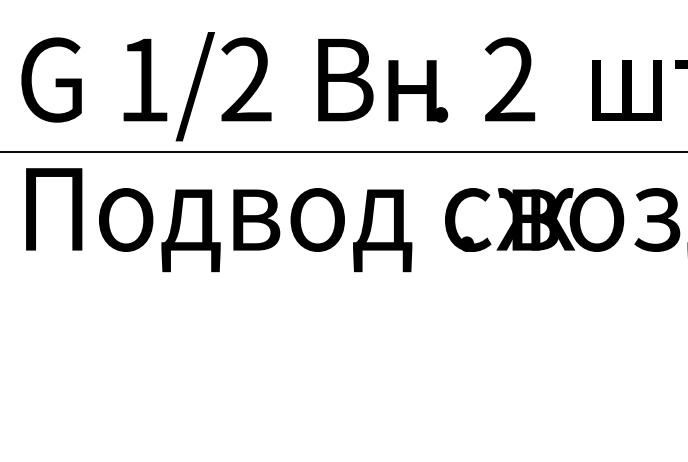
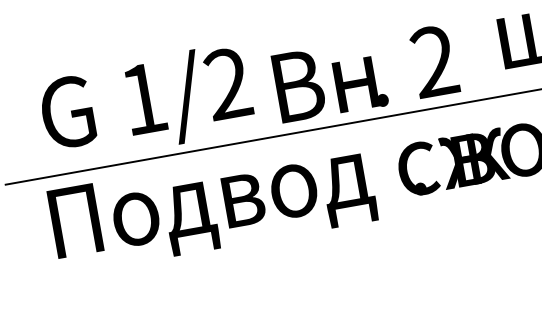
text: (426, 79) -> (365, 73), moved
text: (146, 86) -> (146, 103), moved

